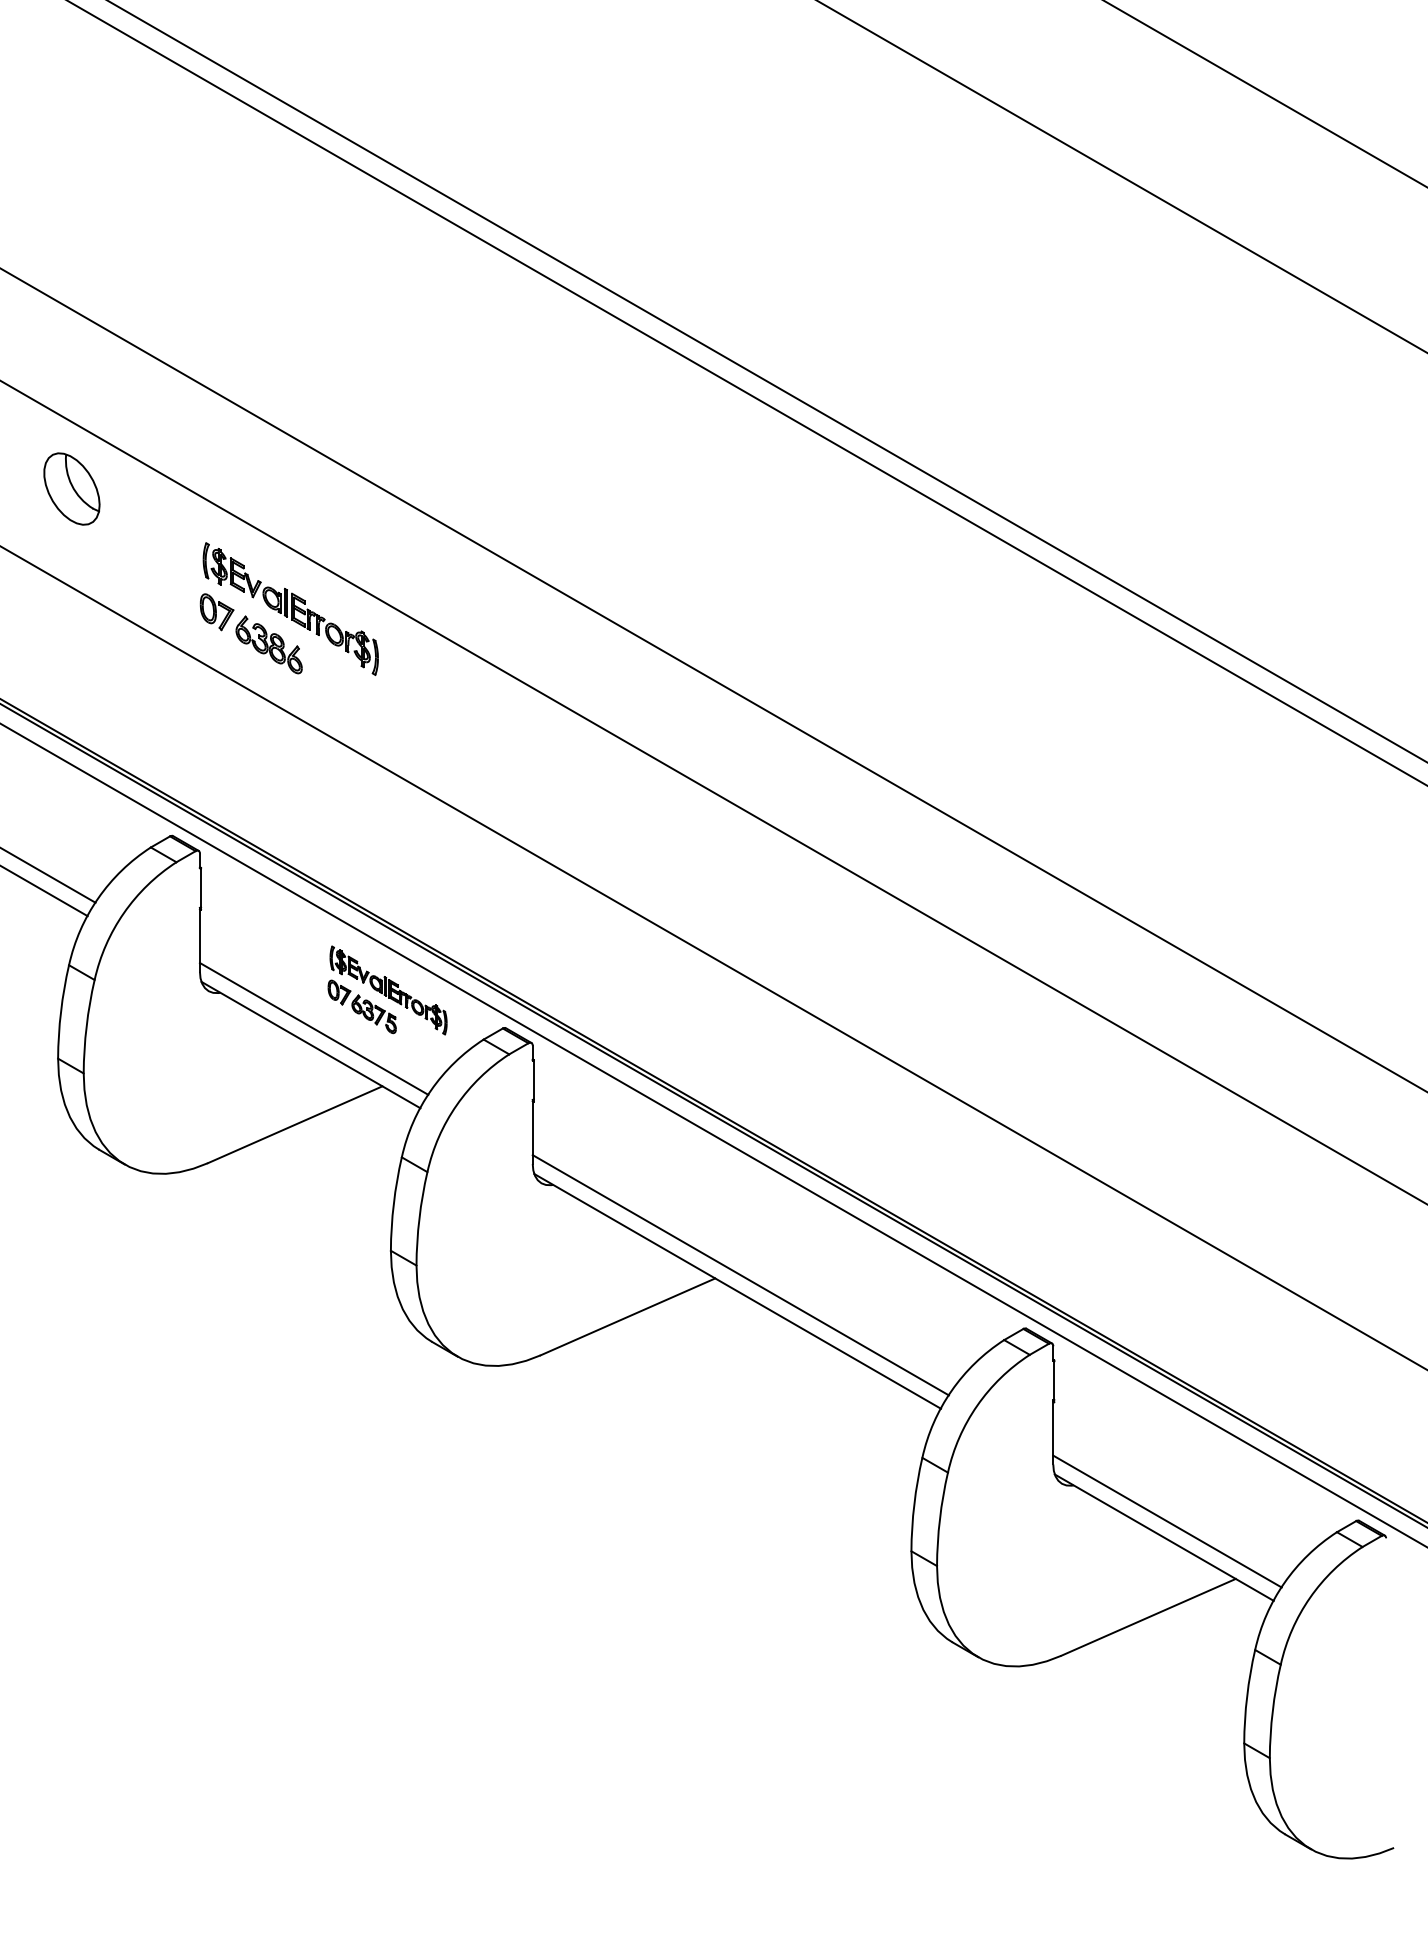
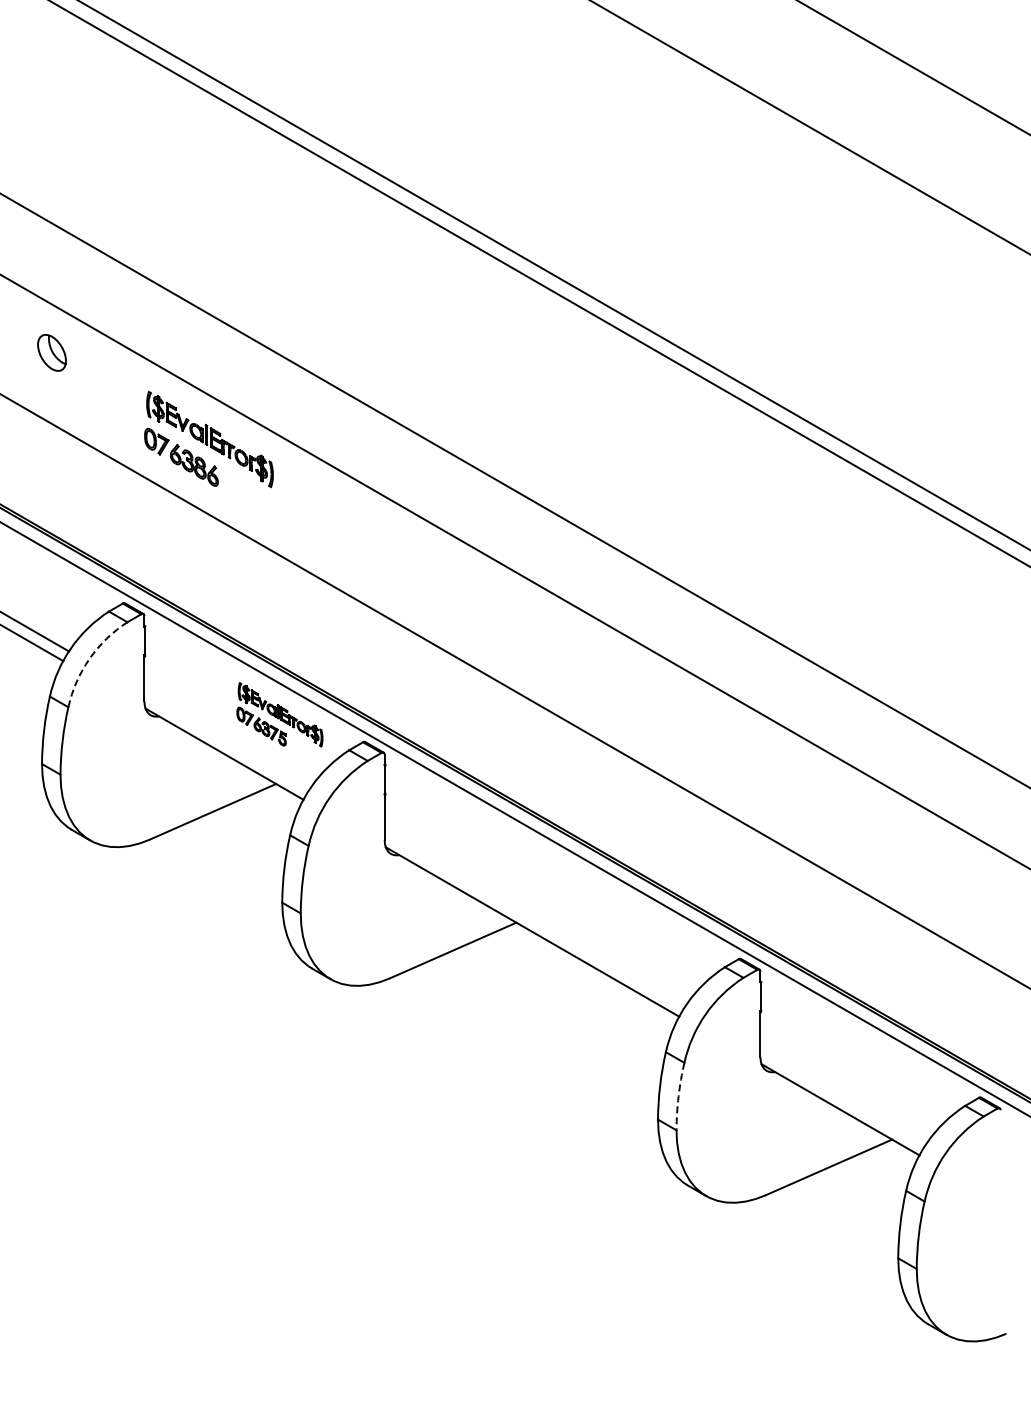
part: (71, 488) -> (51, 352), size x0.7
arc: (123, 912) -> (89, 658), solid -> dashed
line: (313, 1028) -> (226, 742), removed
line: (740, 1275) -> (534, 920), removed
arc: (939, 1519) -> (678, 1096), solid -> dashed
line: (1166, 1520) -> (842, 1097), removed

